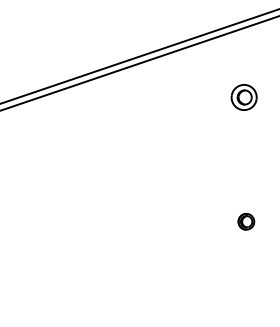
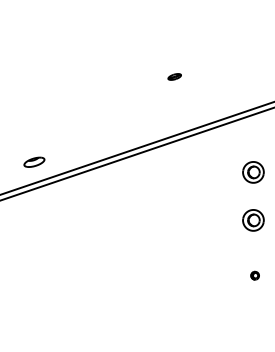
part: (244, 155) -> (253, 220), added
part: (245, 221) -> (254, 275), size x0.6

